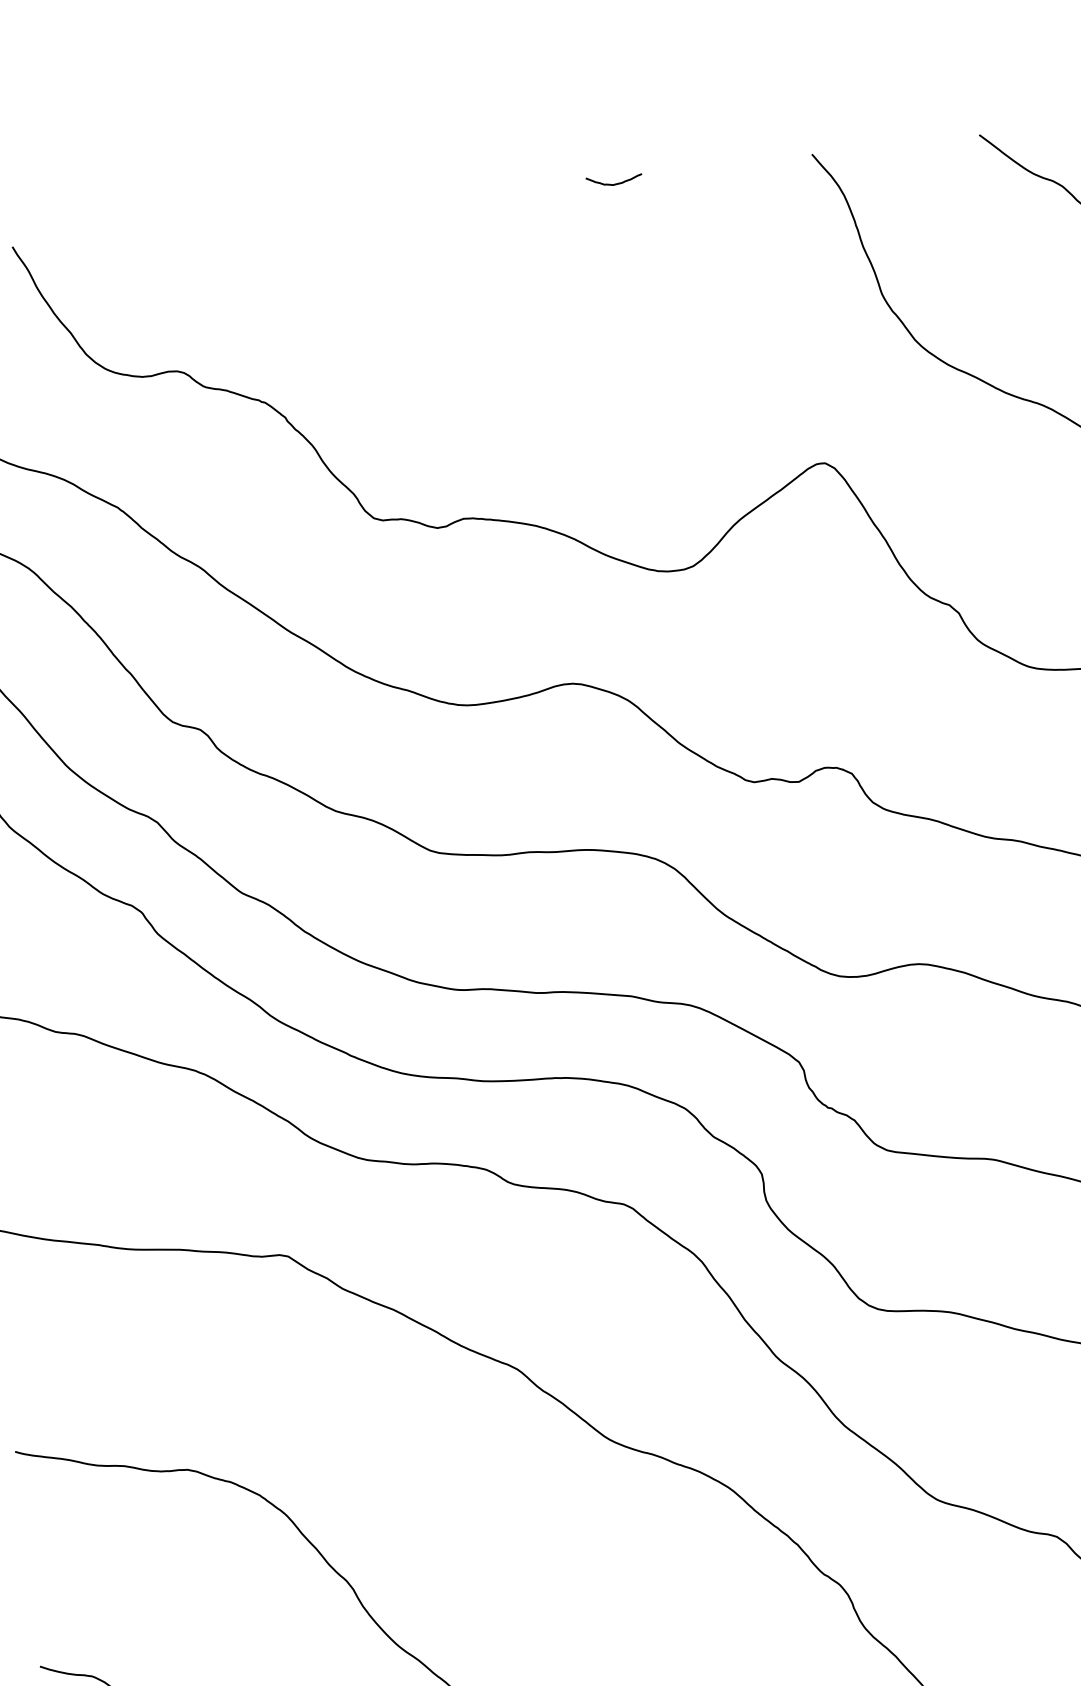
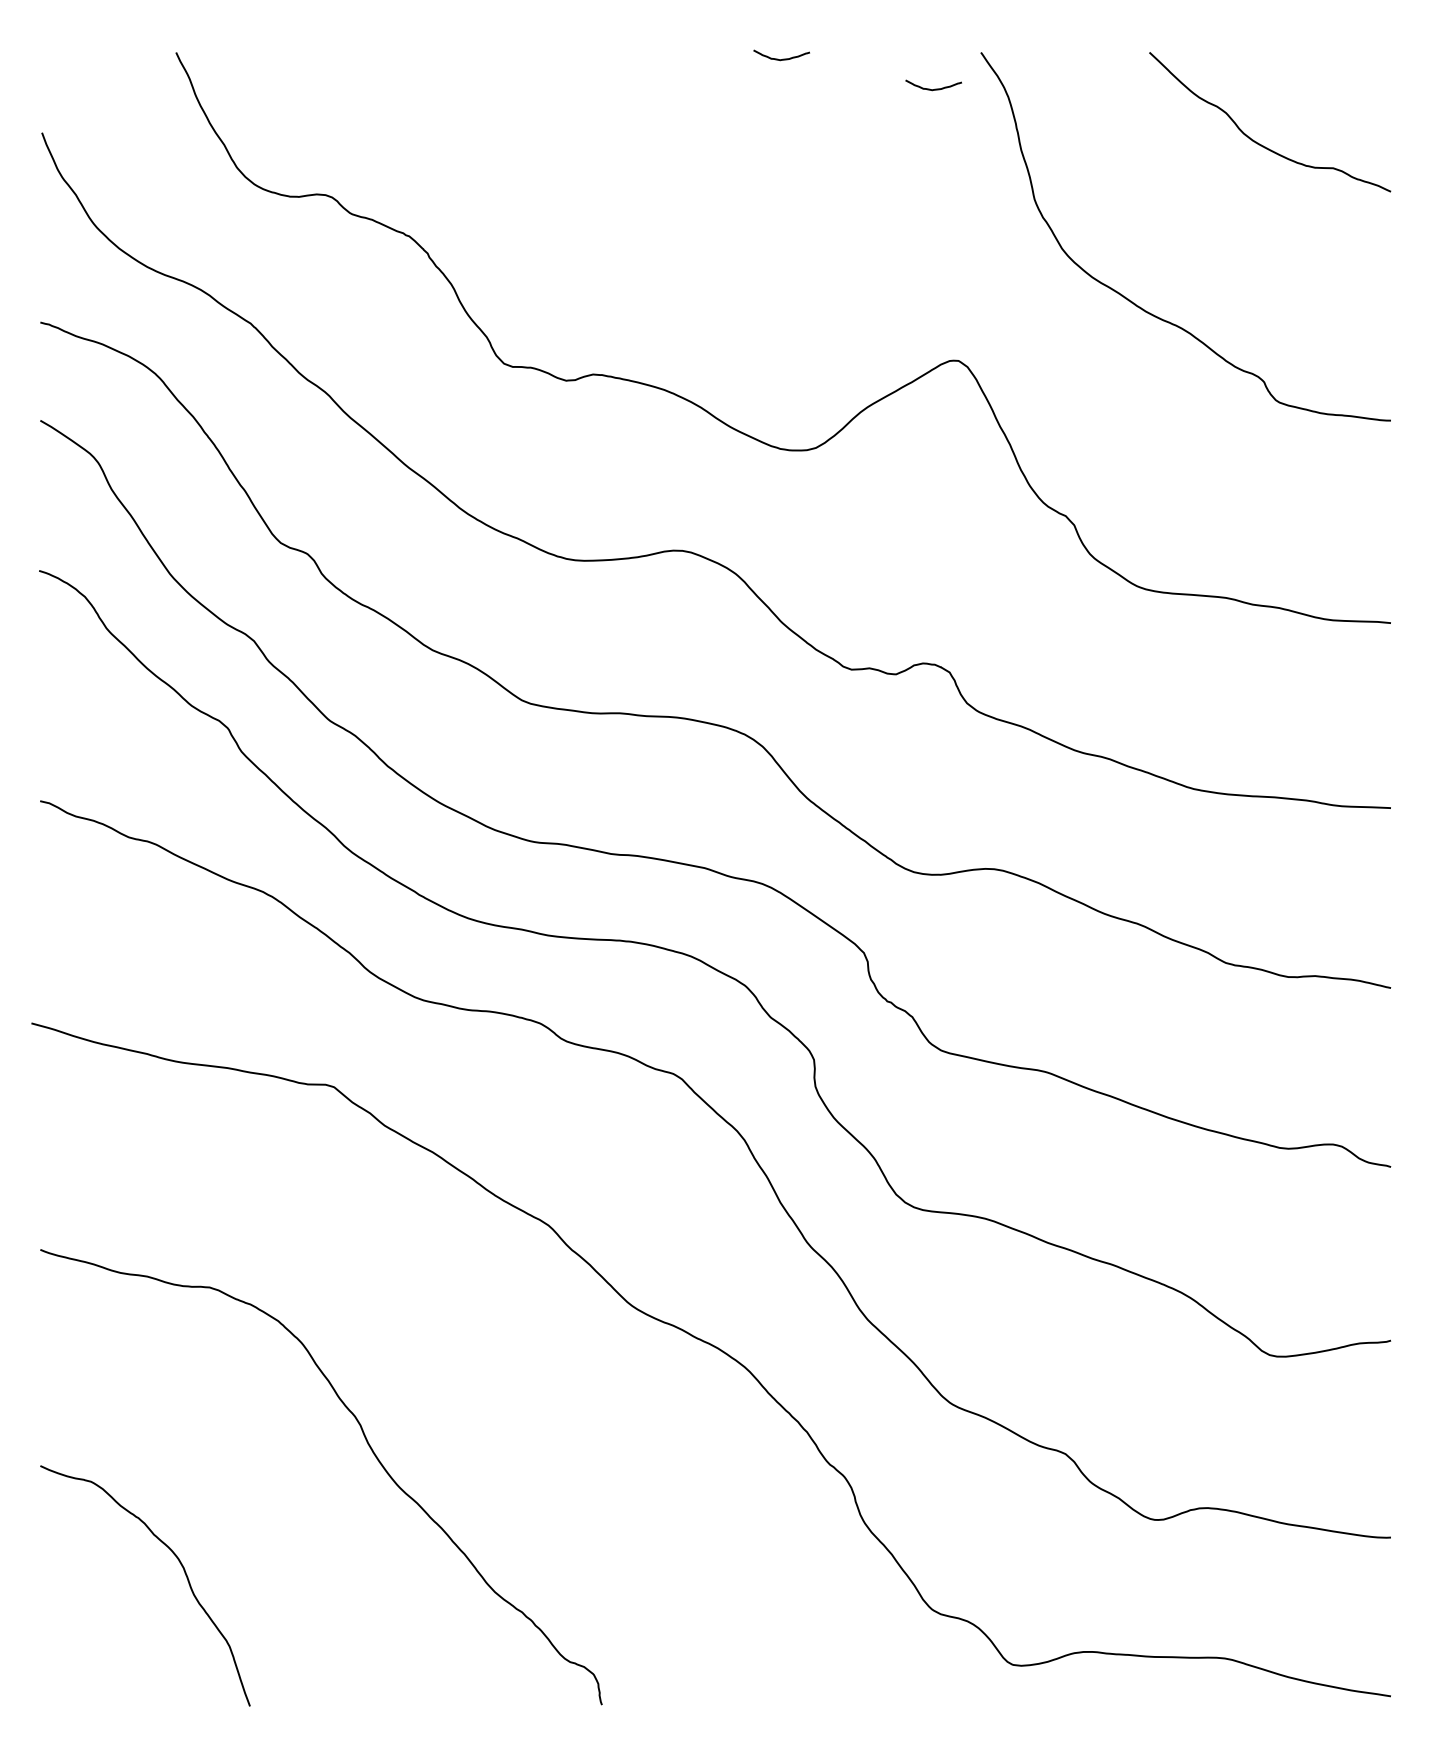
curve: (770, 195) -> (935, 88), added

